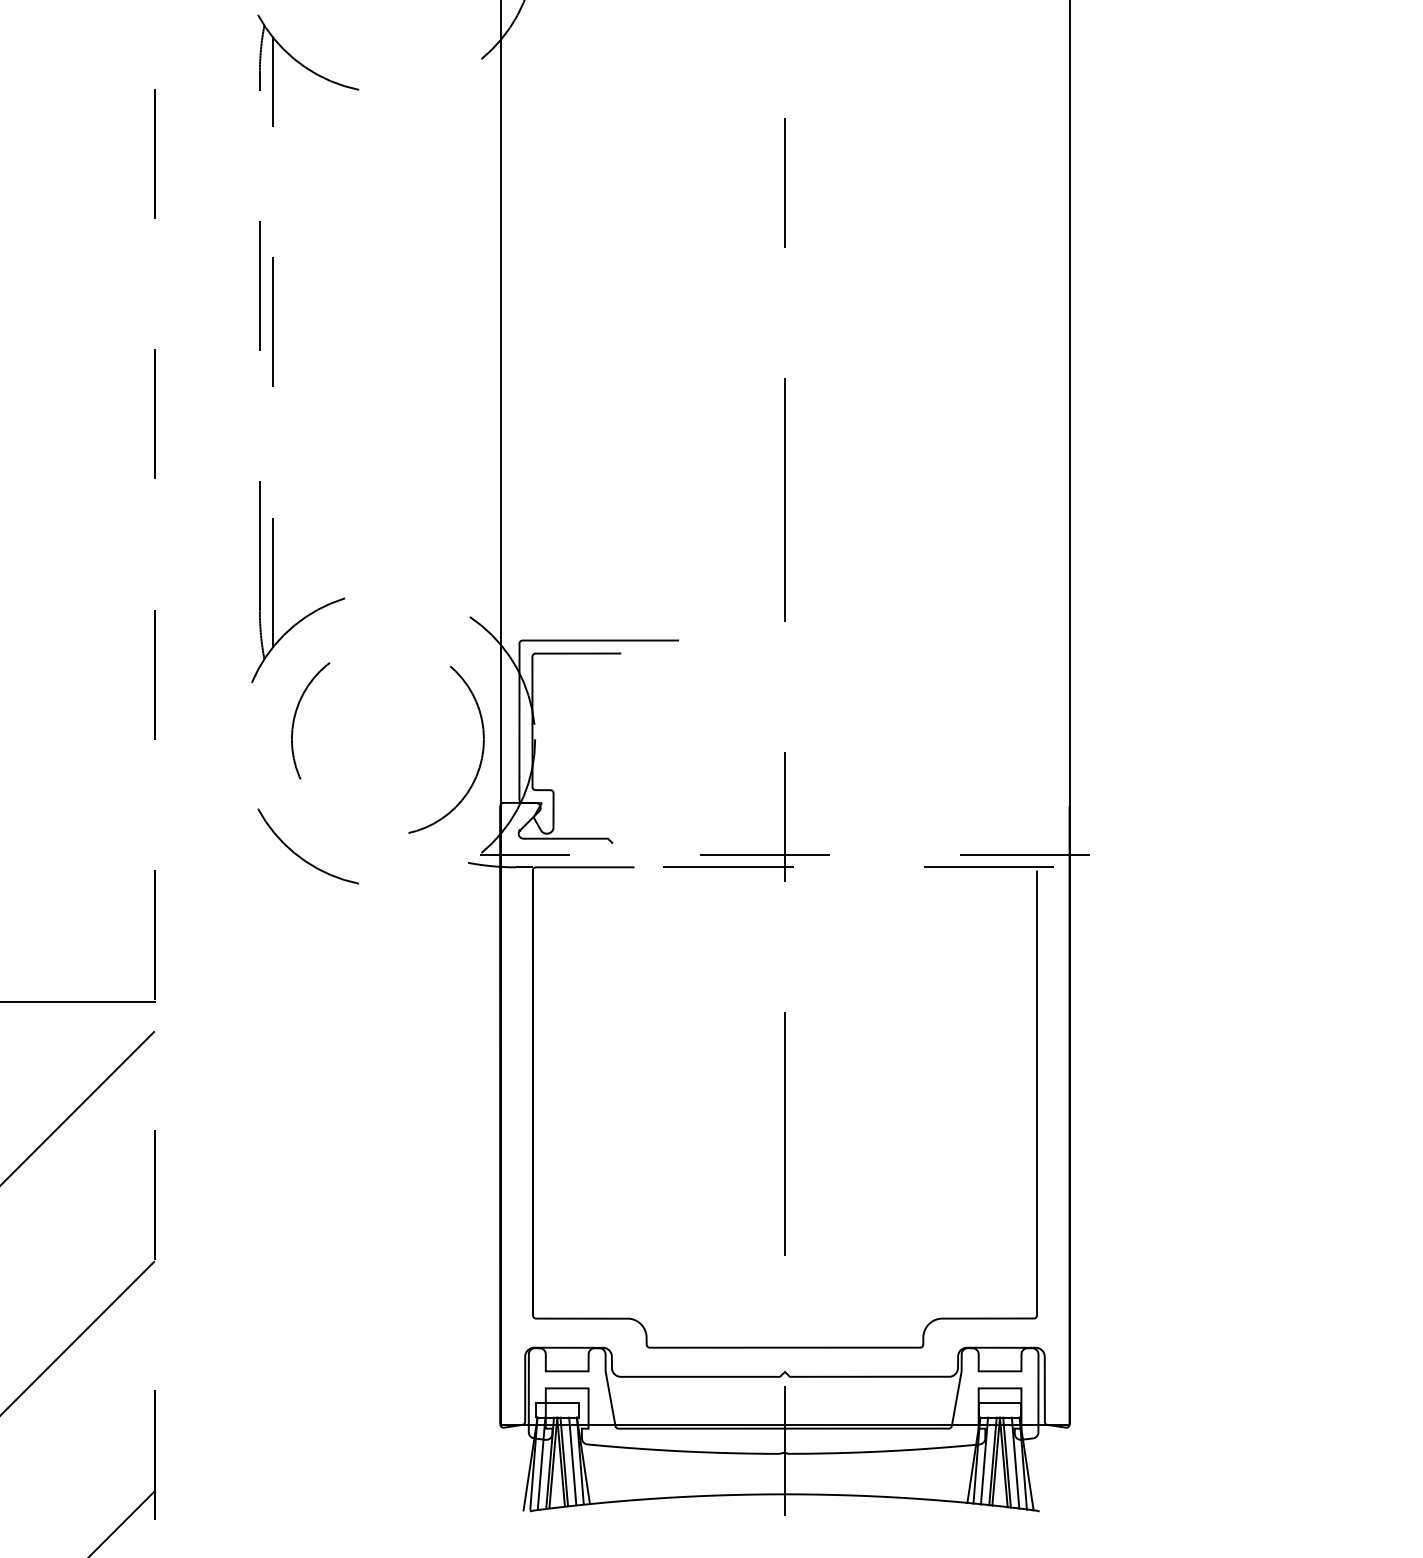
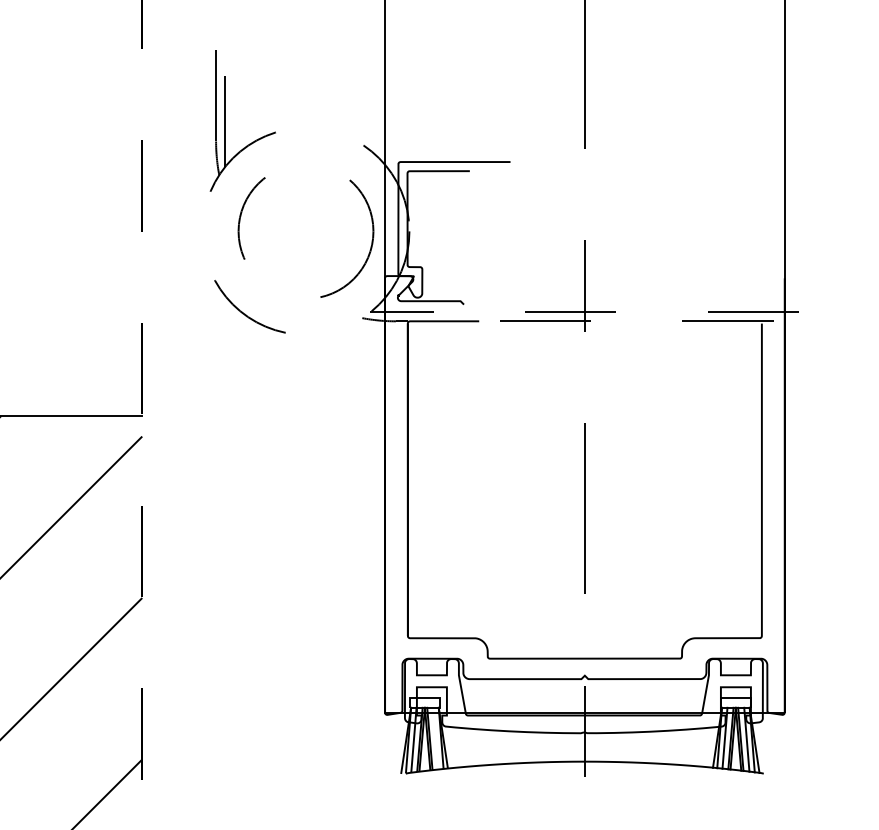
line: (572, 1460) -> (435, 737), removed

